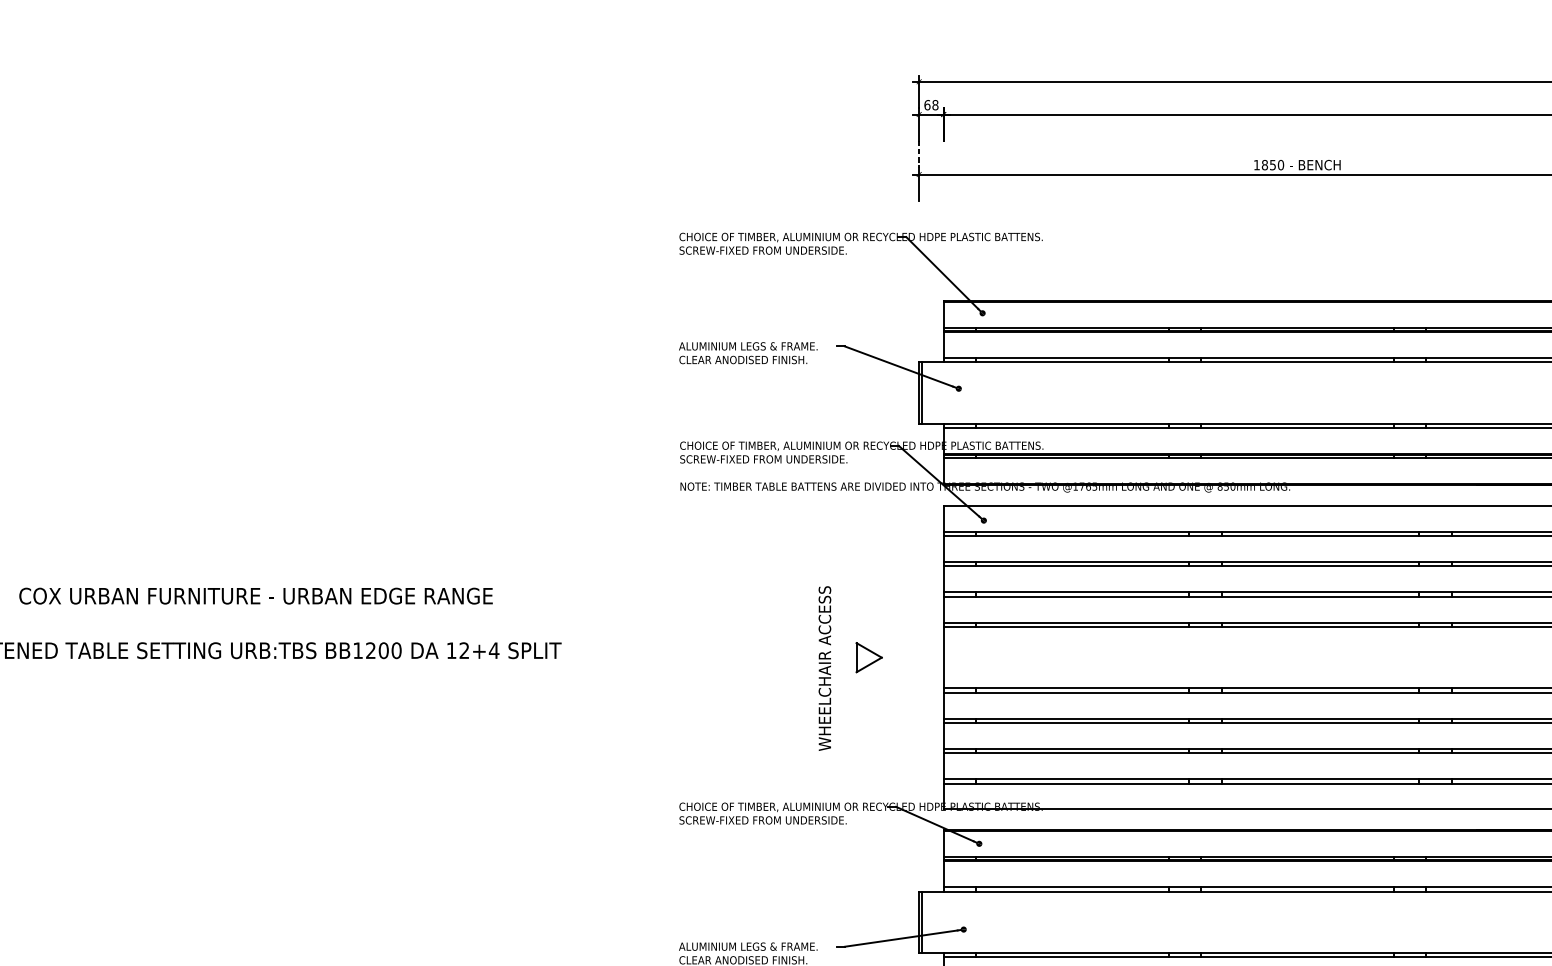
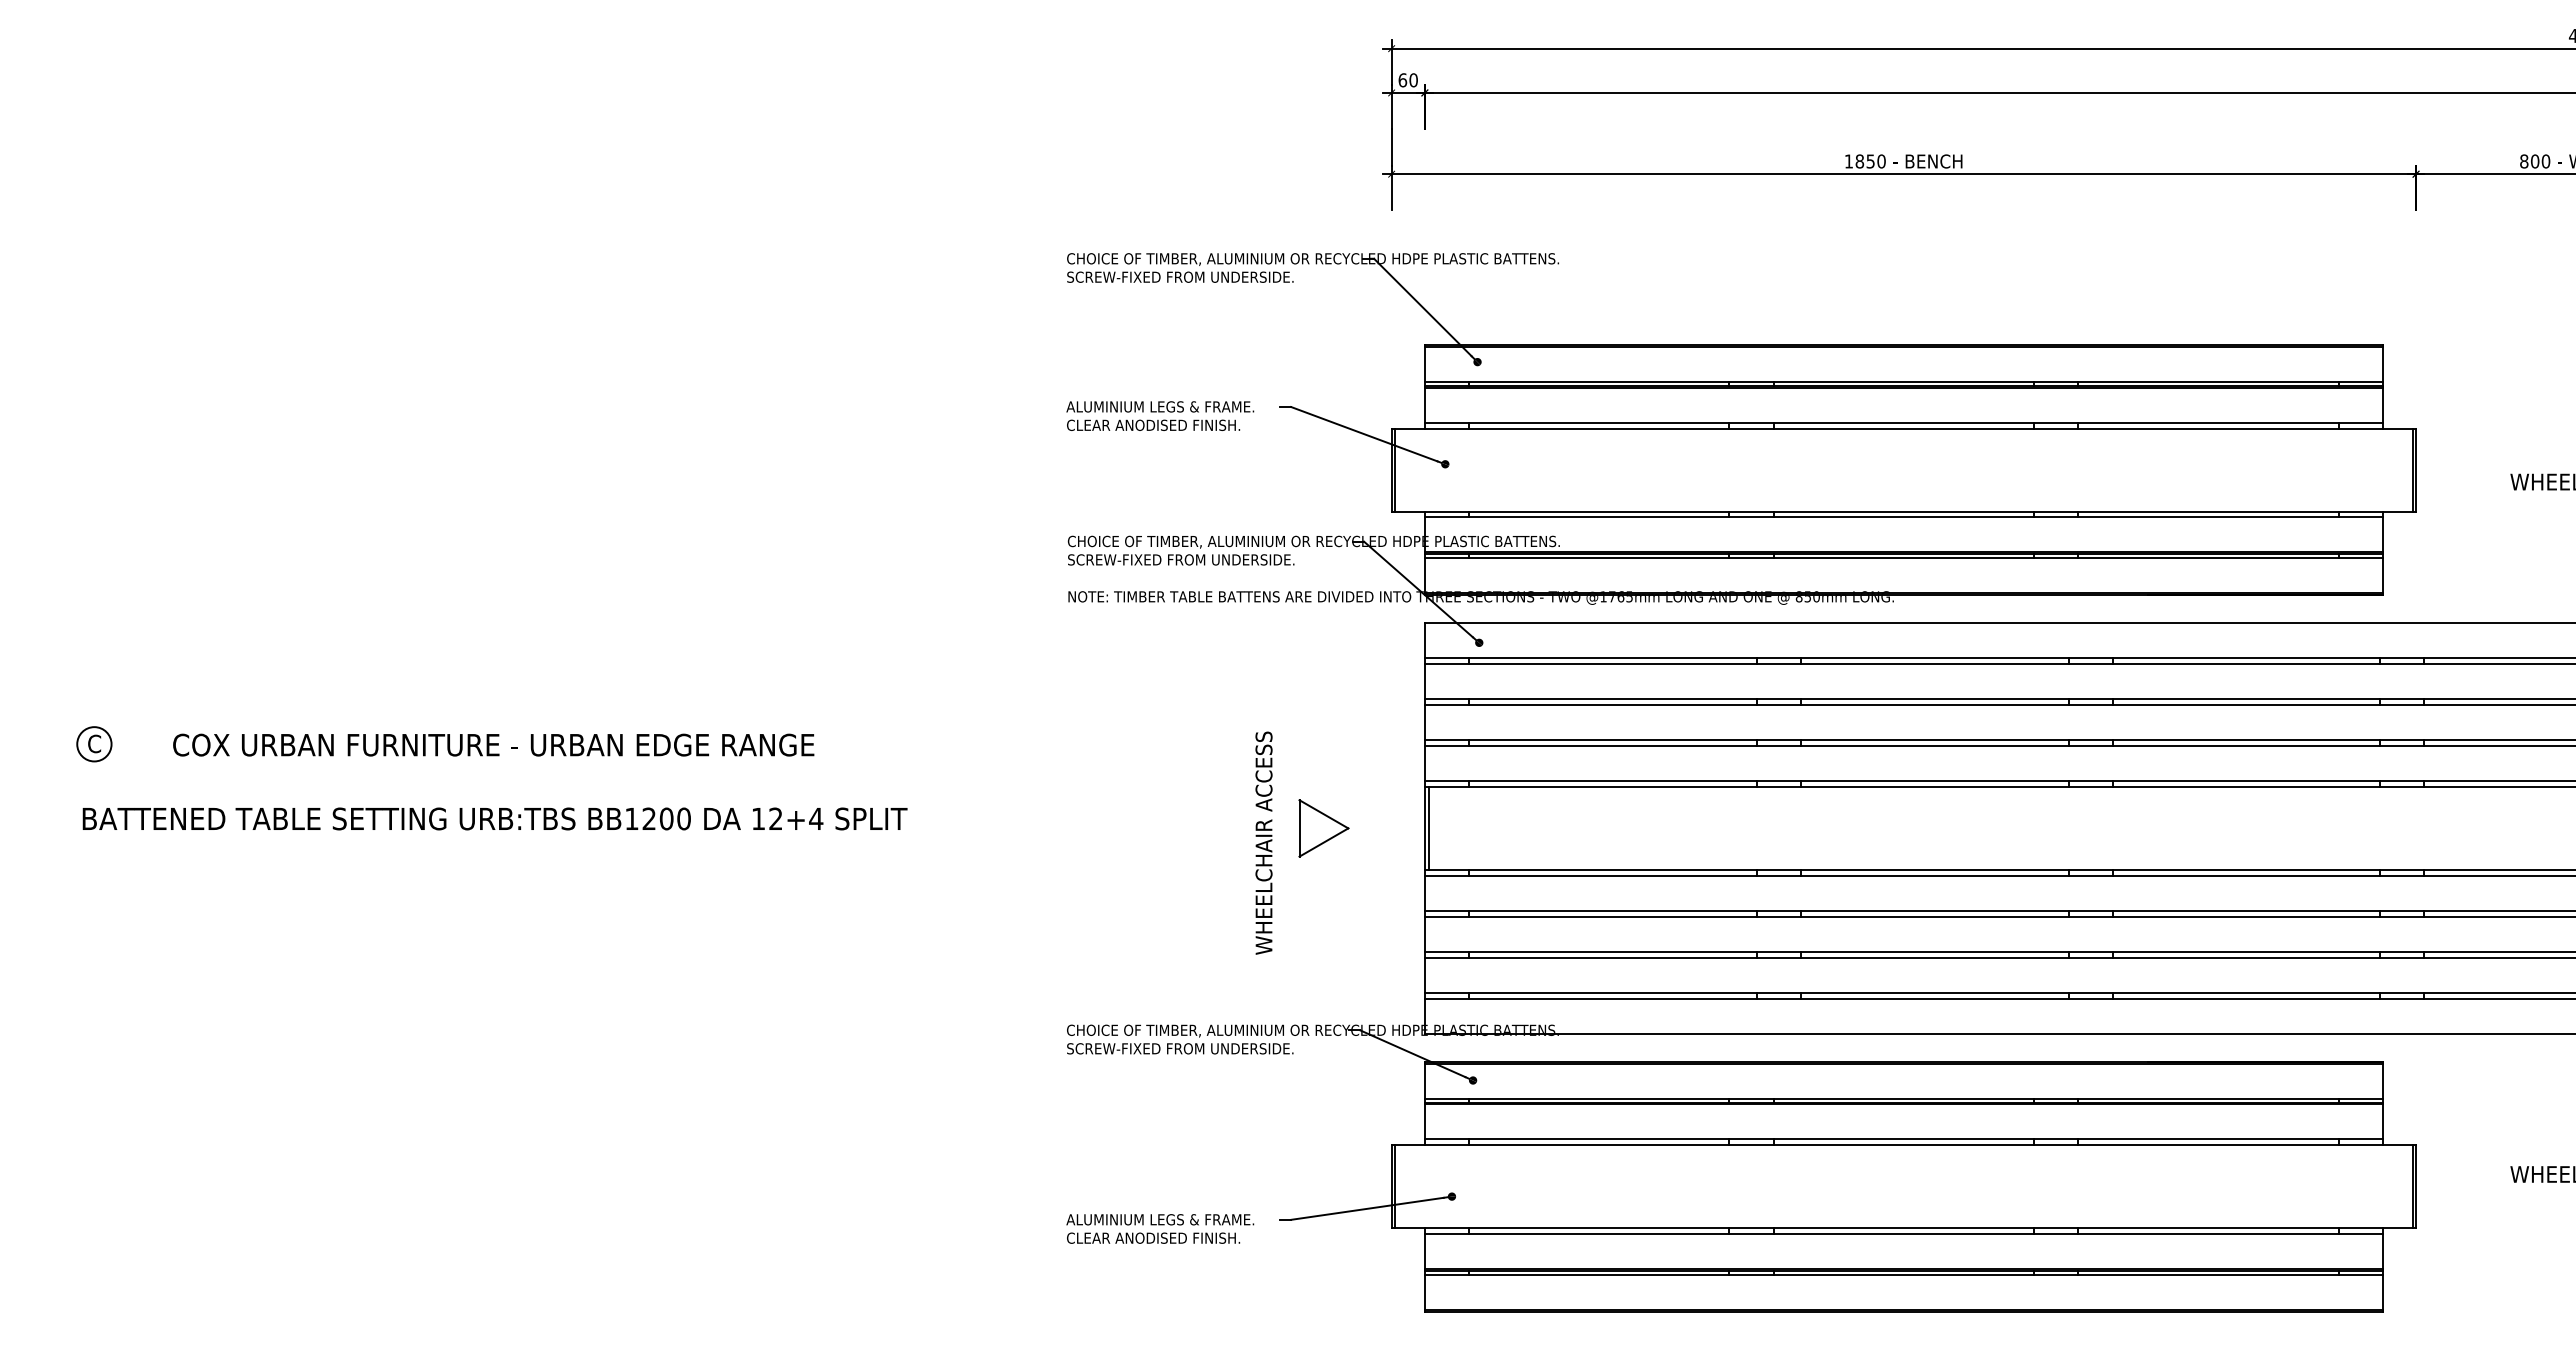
text: (935, 105) -> (1413, 80), 68 -> 60
line: (919, 154) -> (1391, 147), dashed -> solid
line: (946, 656) -> (1428, 827), added
part: (868, 657) -> (1323, 828), size x1.43

